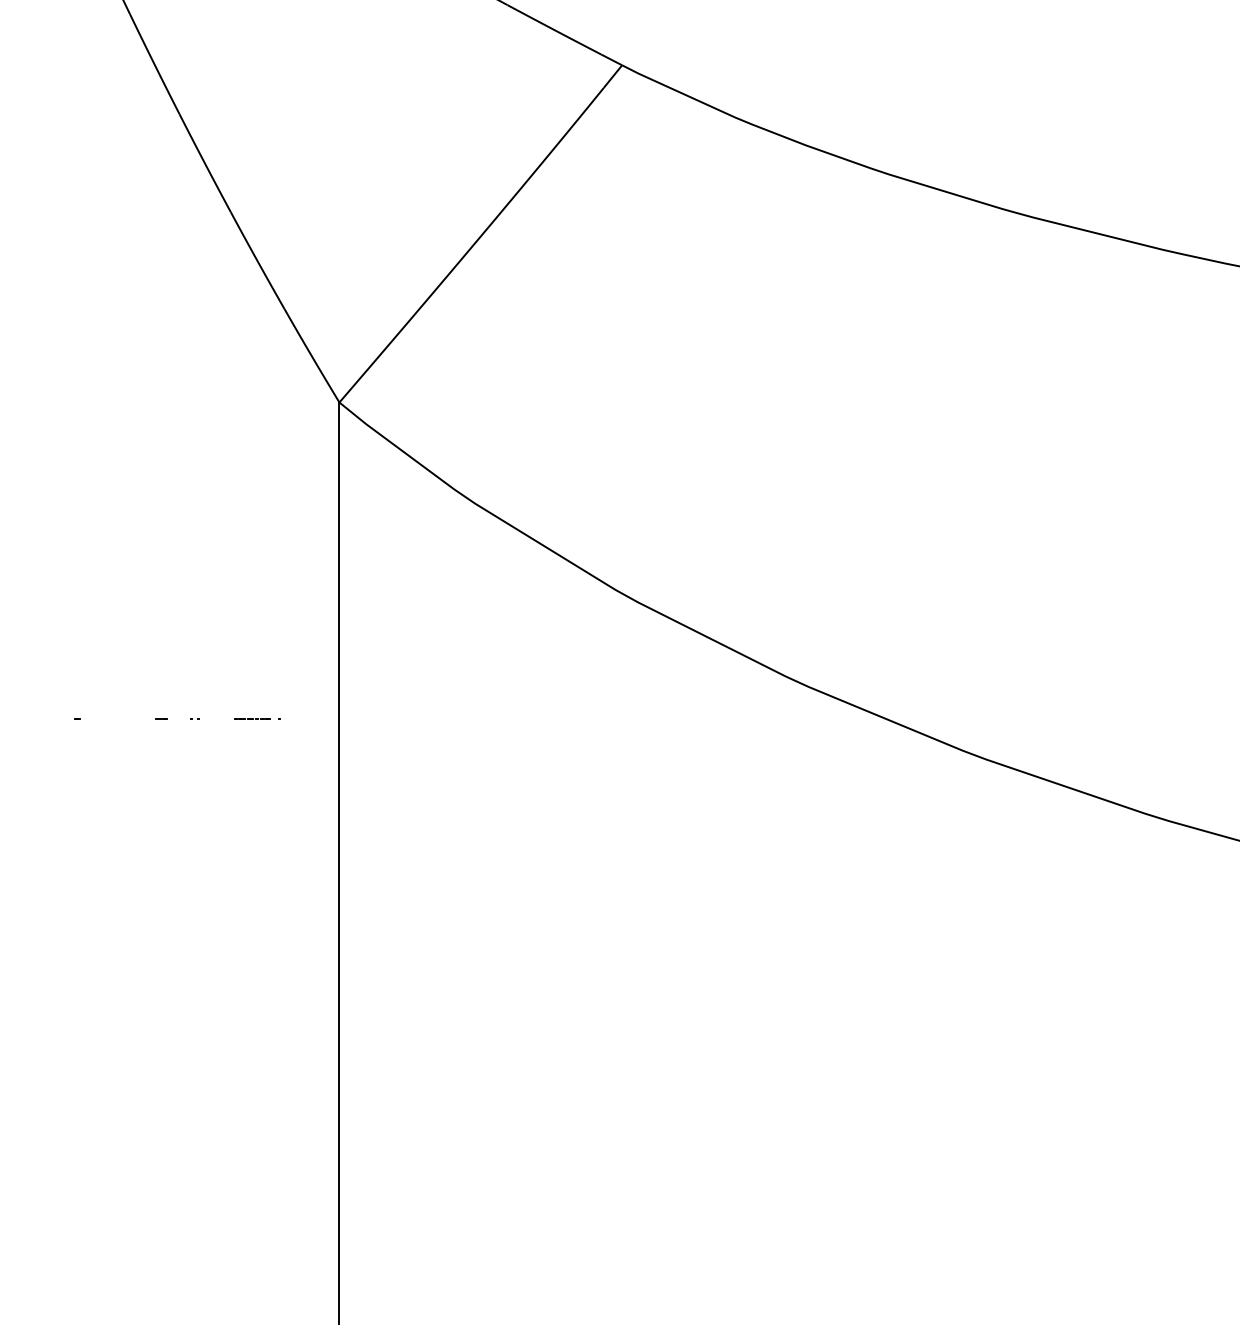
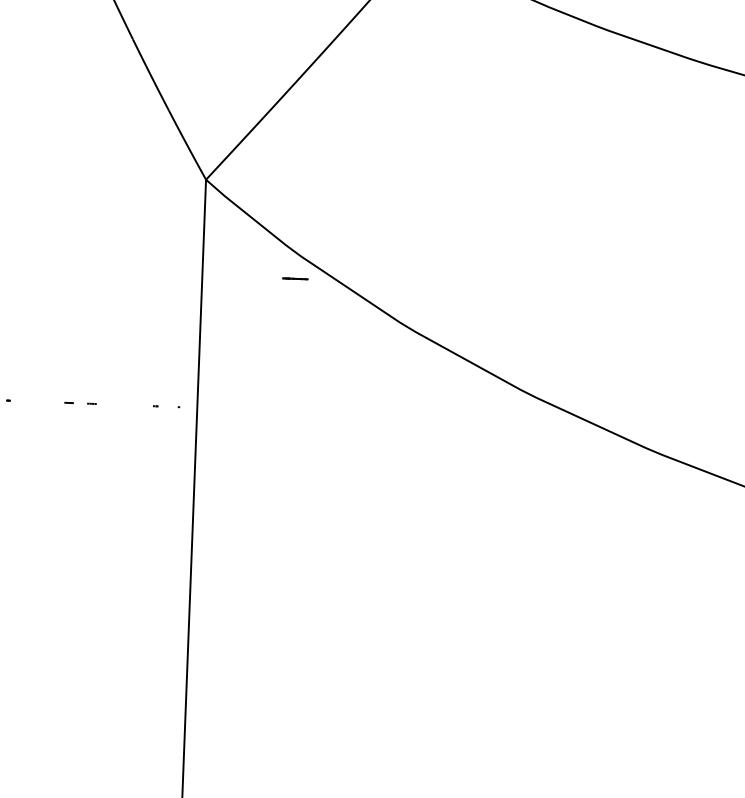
line: (252, 718) -> (295, 278), moved

